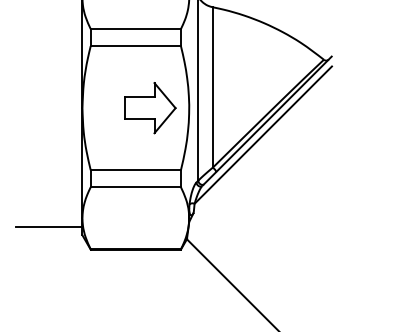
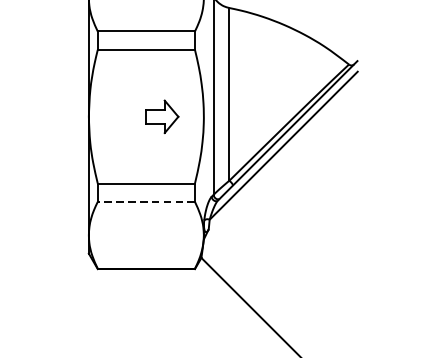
part: (150, 108) -> (162, 117), size x0.6
line: (135, 187) -> (146, 202), solid -> dashed
line: (49, 227) -> (53, 245), removed

